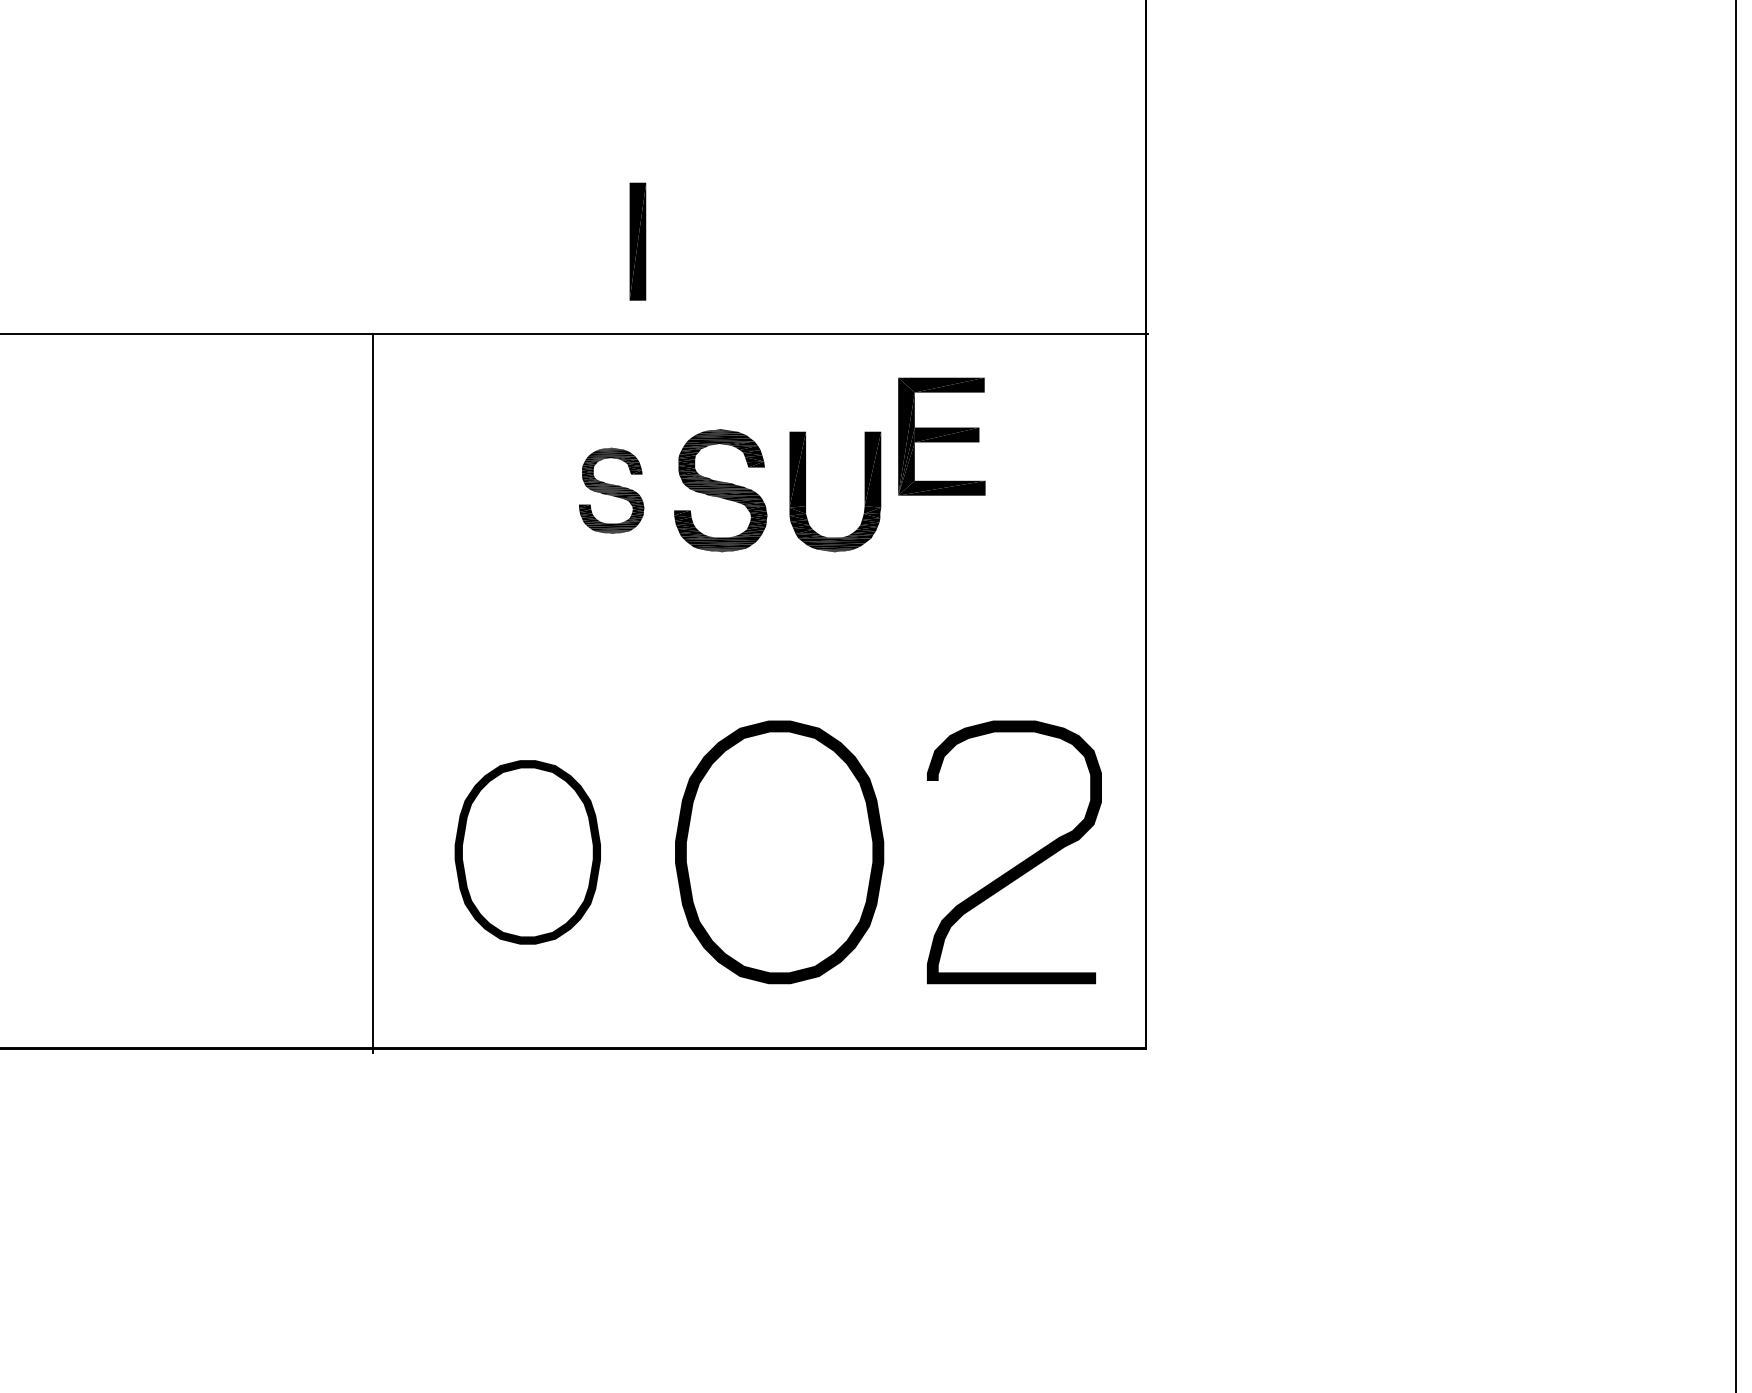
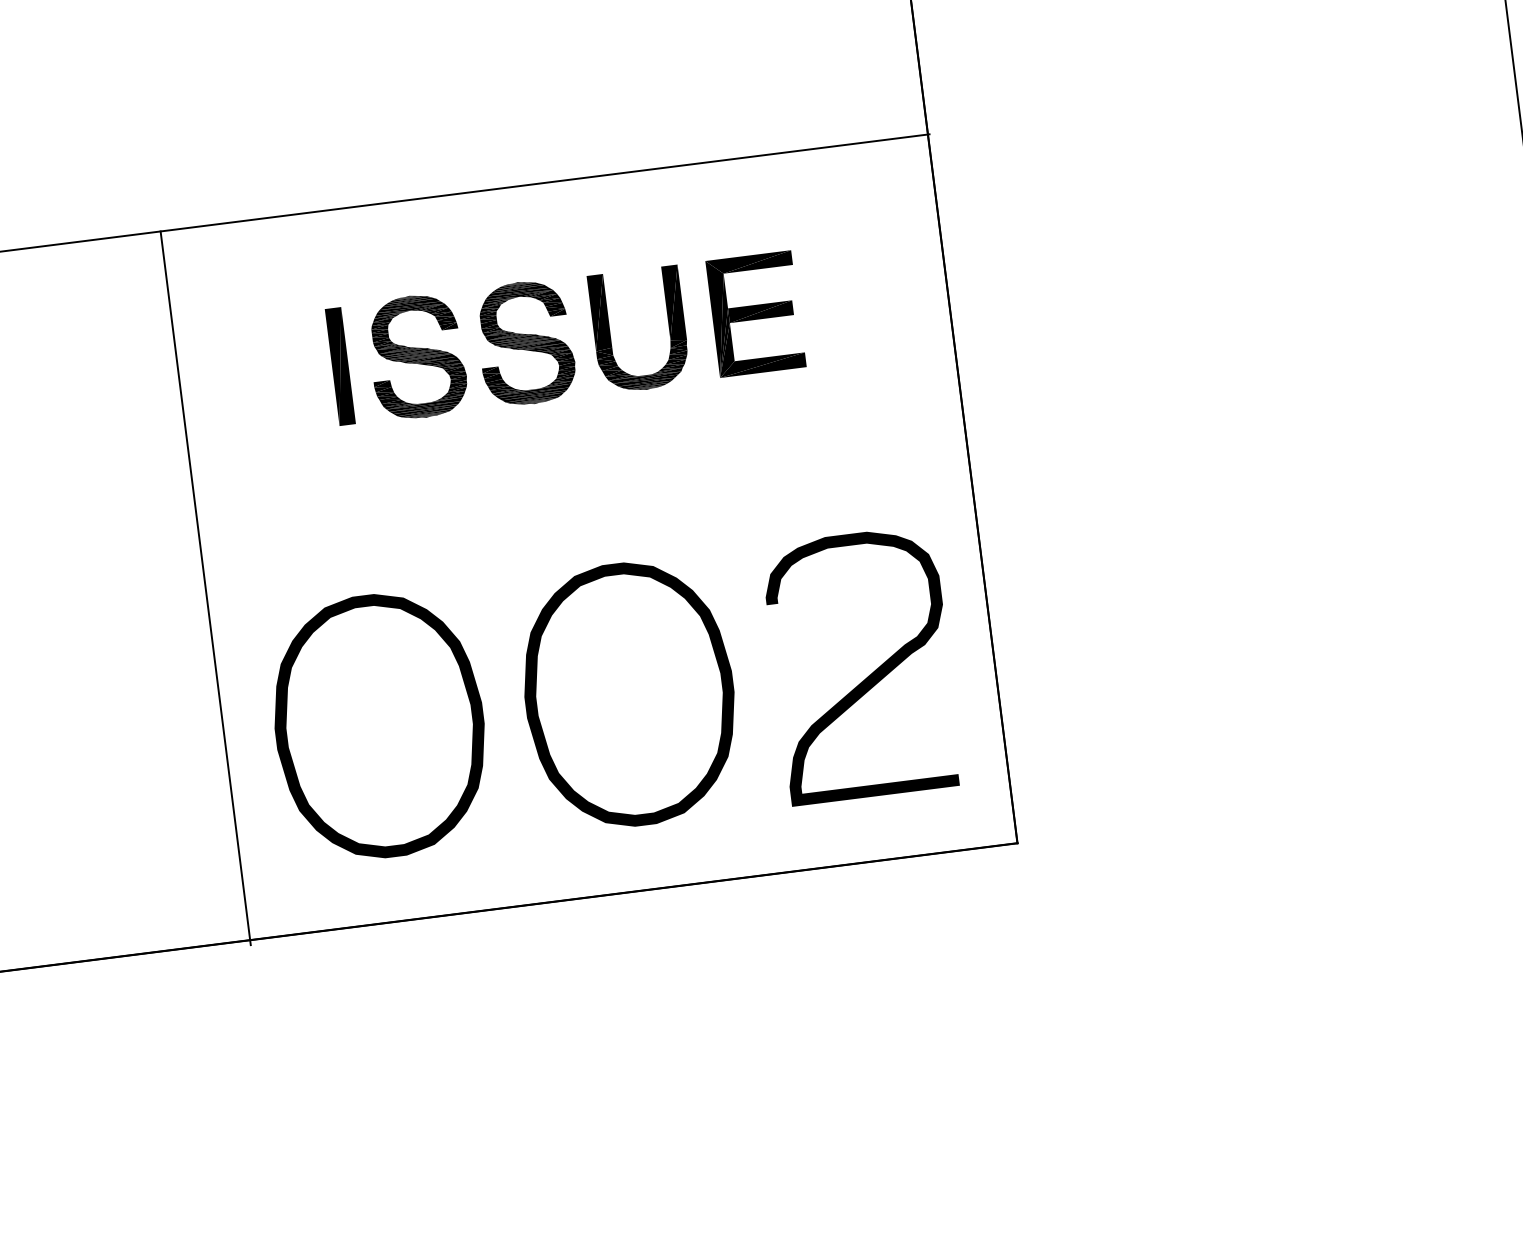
part: (637, 241) -> (339, 366), moved
part: (941, 436) -> (755, 313), moved
part: (611, 490) -> (417, 356), size x1.43
part: (527, 852) -> (379, 726), size x1.43

